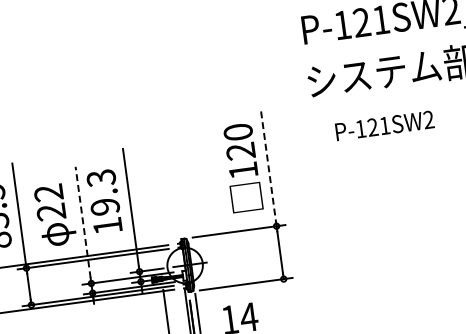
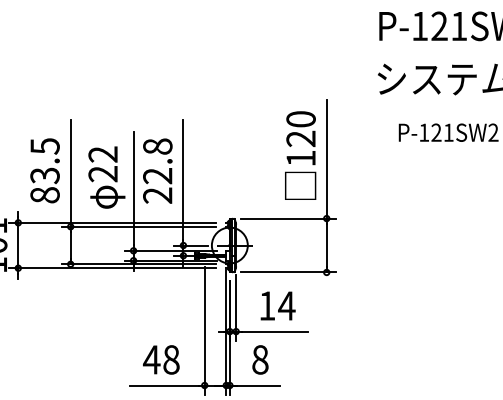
line: (268, 167) -> (326, 158), dashed -> solid
text: (104, 201) -> (157, 170), 19.3 -> 22.8
line: (83, 222) -> (133, 188), dashed -> solid

